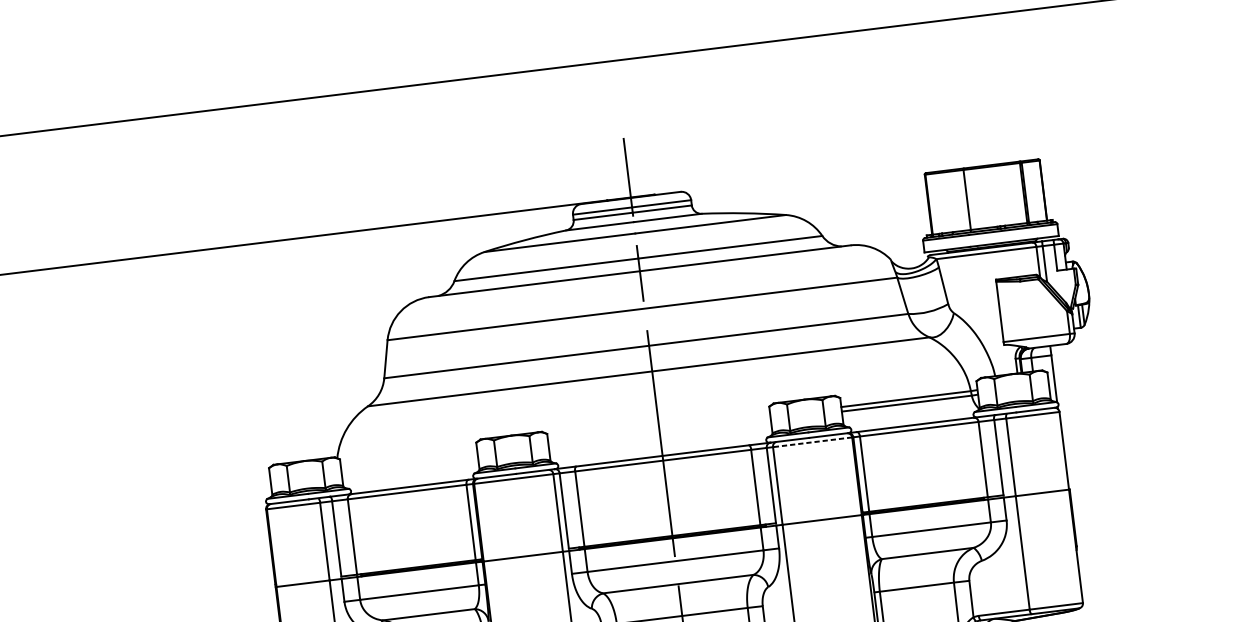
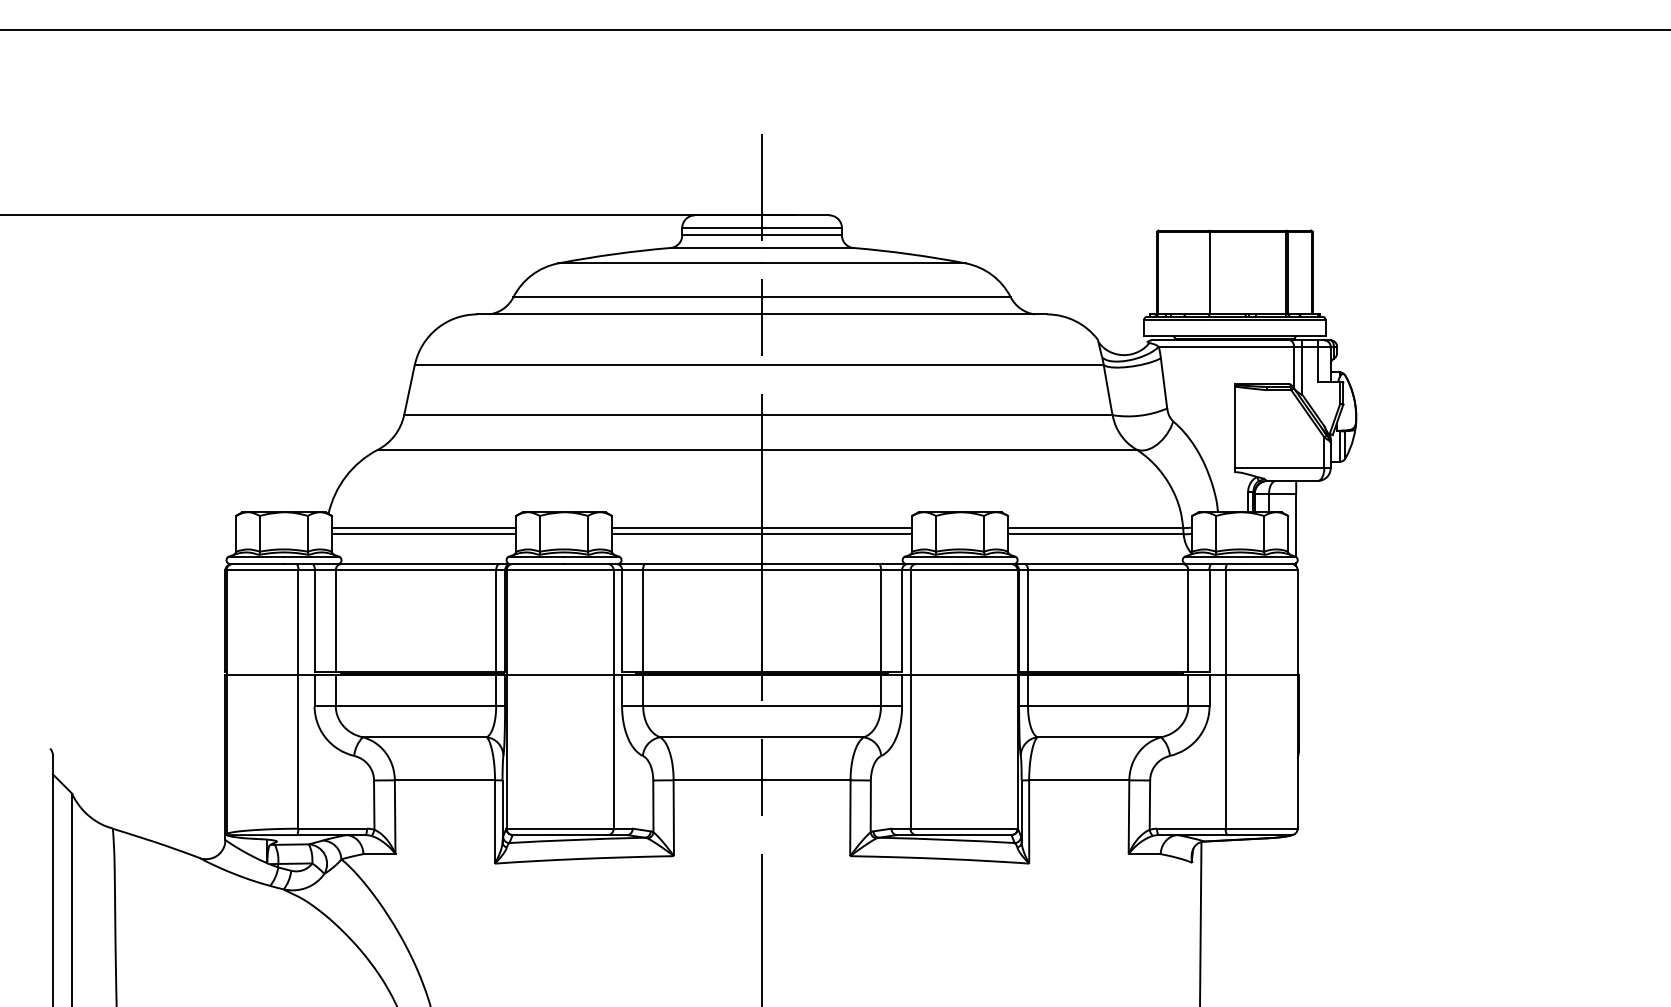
line: (658, 429) -> (761, 528), added
line: (660, 434) -> (762, 534), added
line: (812, 442) -> (964, 570), dashed -> solid
line: (408, 460) -> (423, 528), added
line: (409, 464) -> (423, 534), added

